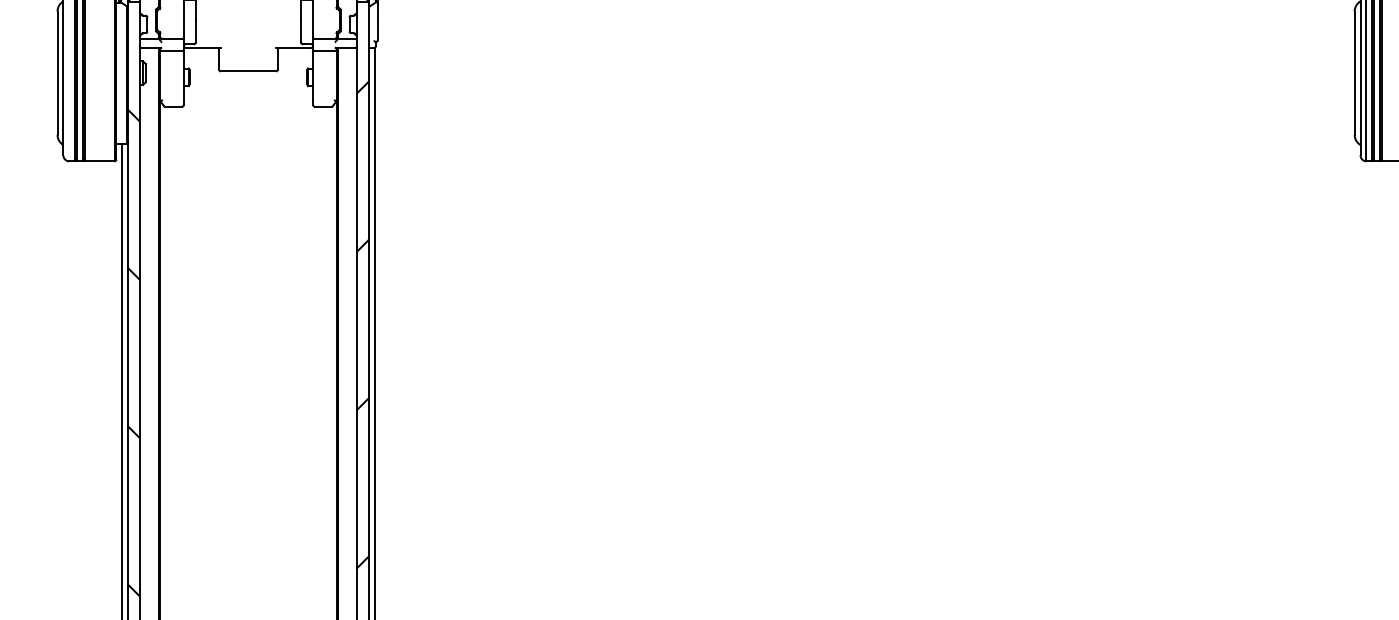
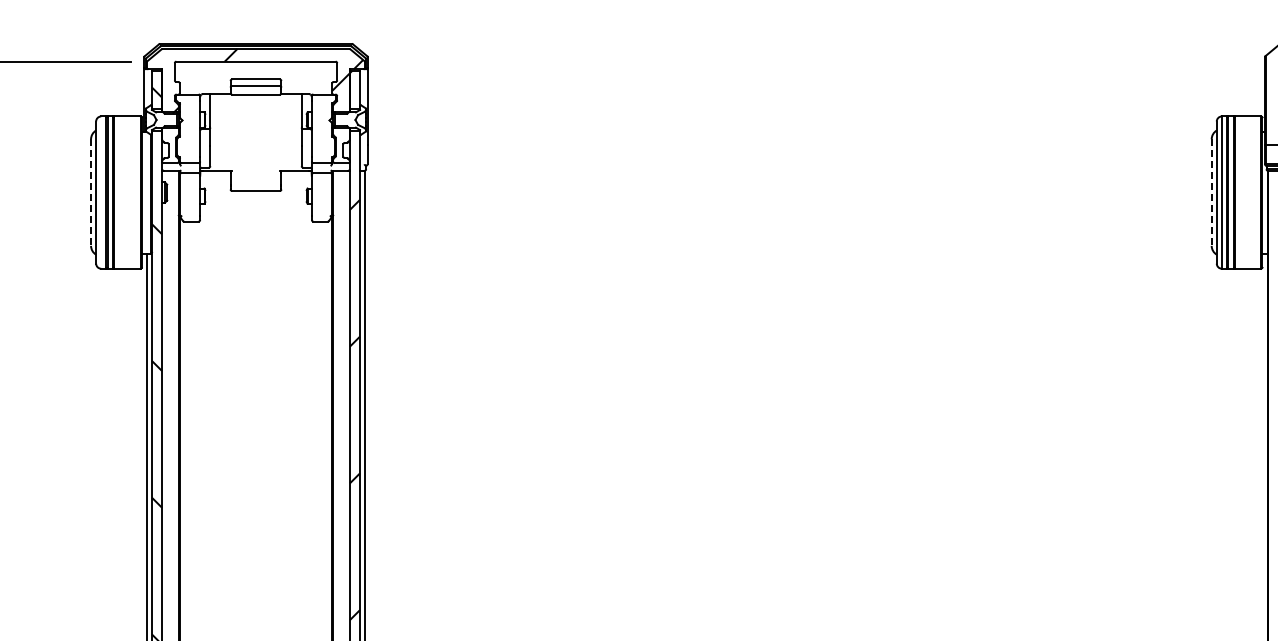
line: (58, 74) -> (91, 193), solid -> dashed
line: (1354, 74) -> (1211, 193), solid -> dashed

